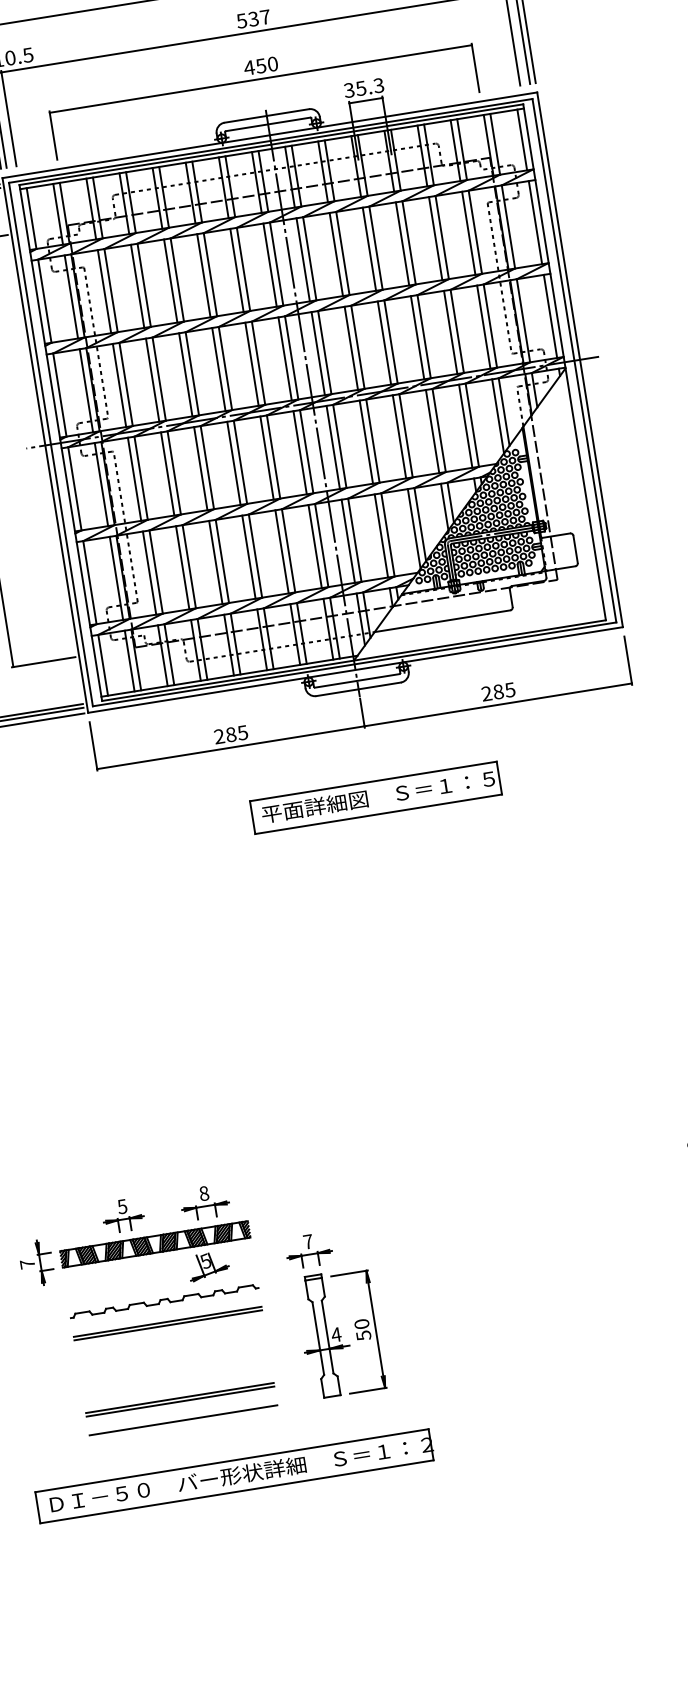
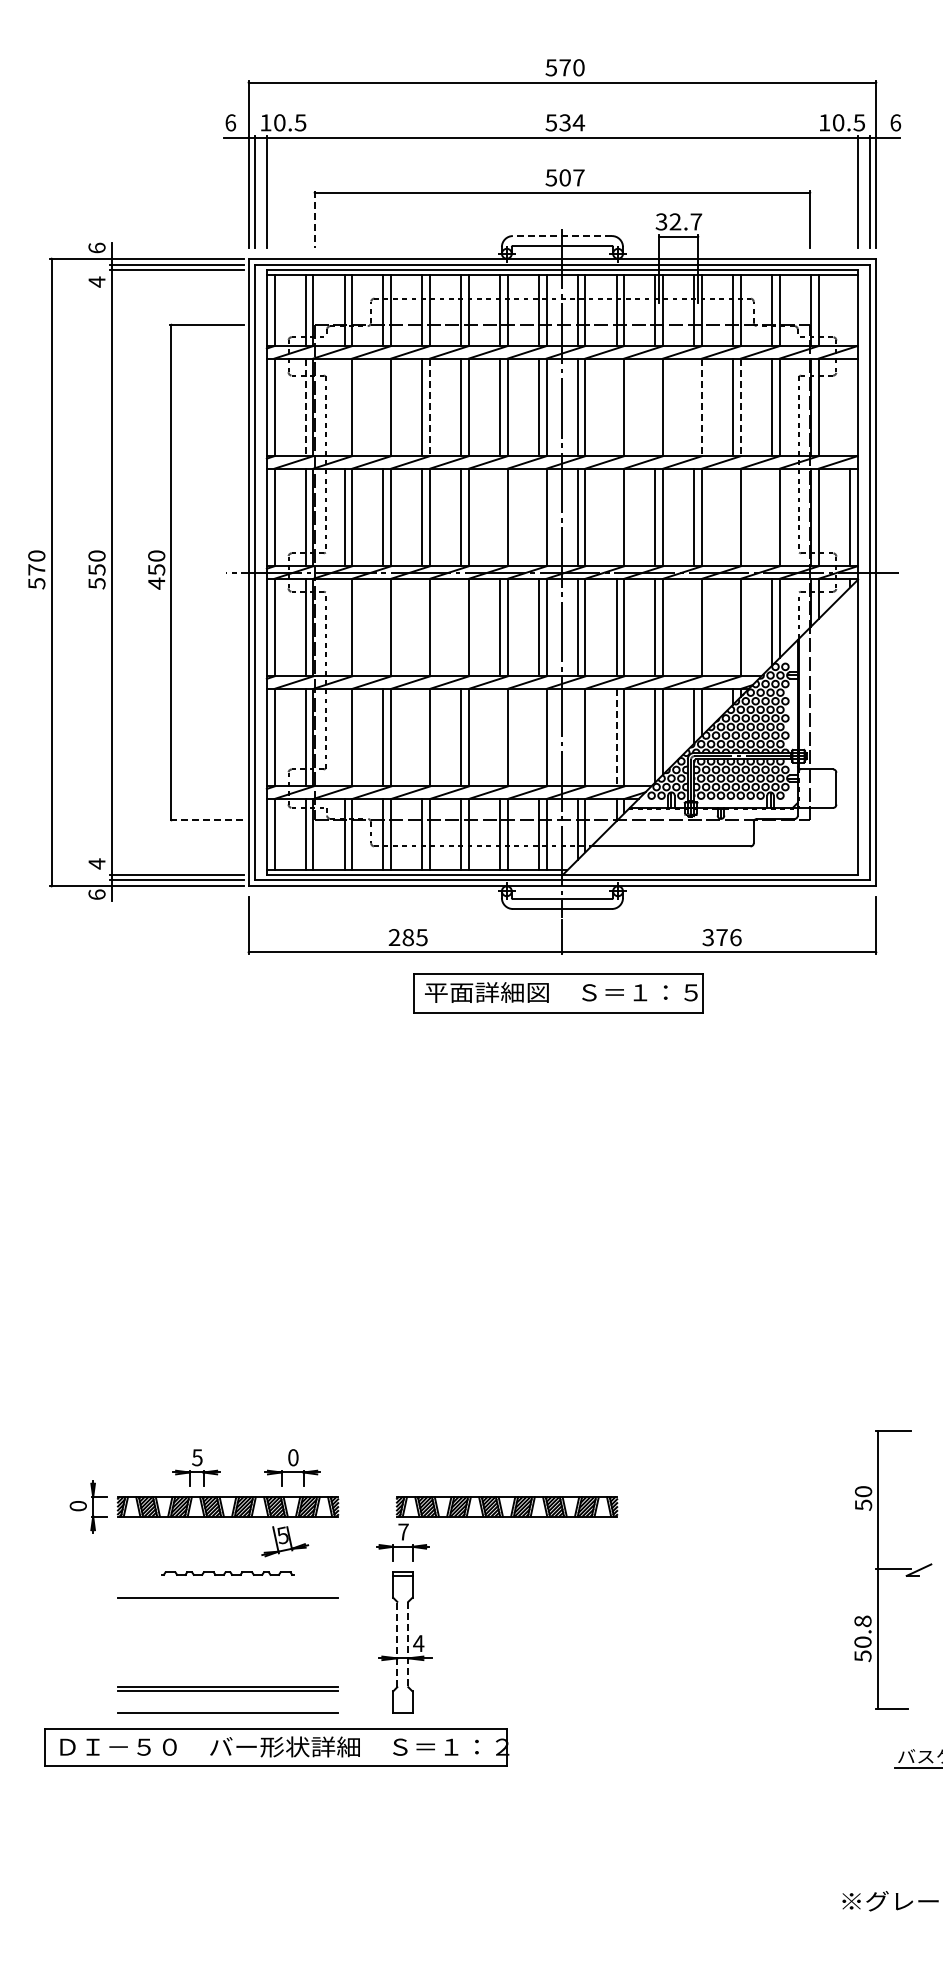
text: (264, 17) -> (578, 122), 537 -> 534
text: (260, 65) -> (564, 177), 450 -> 507
text: (369, 86) -> (685, 221), 35.3 -> 32.7
line: (266, 116) -> (562, 236), solid -> dashed
line: (53, 135) -> (314, 219), solid -> dashed
line: (522, 140) -> (850, 310), removed
line: (535, 222) -> (850, 407), removed
line: (441, 237) -> (740, 407), solid -> dashed
line: (409, 242) -> (702, 407), solid -> dashed
line: (402, 244) -> (694, 407), removed
line: (369, 249) -> (655, 407), removed
line: (336, 254) -> (616, 407), removed
line: (177, 280) -> (430, 407), solid -> dashed
line: (137, 286) -> (383, 407), removed
line: (104, 291) -> (344, 407), removed
line: (71, 297) -> (305, 407), solid -> dashed
line: (484, 327) -> (772, 517), removed
line: (450, 332) -> (733, 517), removed
line: (351, 348) -> (616, 517), removed
line: (284, 359) -> (538, 517), removed
line: (252, 364) -> (500, 517), removed
line: (465, 426) -> (733, 627), removed
line: (432, 431) -> (694, 627), removed
line: (234, 463) -> (461, 627), removed
line: (200, 468) -> (422, 627), removed
line: (167, 473) -> (383, 627), removed
line: (134, 479) -> (344, 627), removed
line: (381, 535) -> (616, 737), solid -> dashed
line: (348, 541) -> (577, 737), removed
line: (314, 546) -> (538, 737), removed
line: (282, 551) -> (500, 737), removed
line: (215, 562) -> (422, 737), removed
line: (149, 572) -> (344, 737), removed
line: (44, 662) -> (207, 820), solid -> dashed
text: (498, 691) -> (721, 937), 285 -> 376
part: (376, 797) -> (558, 993), moved
text: (204, 1193) -> (293, 1457), 8 -> 0
part: (392, 1206) -> (506, 1506), added
text: (26, 1263) -> (77, 1505), 7 -> 0
part: (163, 1301) -> (227, 1573), size x0.6
line: (167, 1325) -> (227, 1601), removed
part: (359, 1331) -> (445, 1644), removed
line: (327, 1337) -> (408, 1644), solid -> dashed
line: (318, 1338) -> (397, 1644), solid -> dashed
part: (234, 1476) -> (276, 1747), moved

